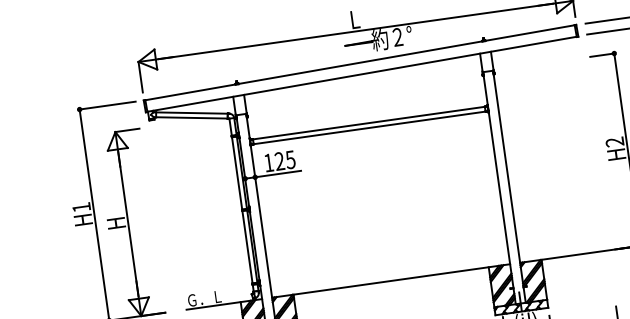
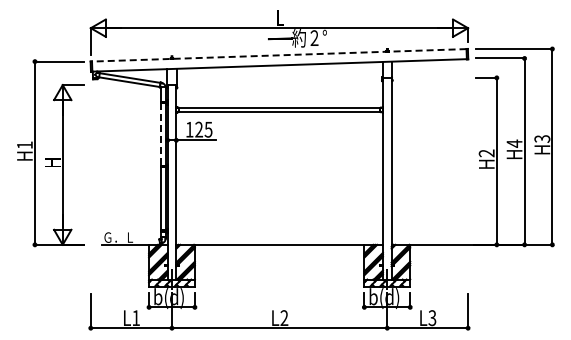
line: (359, 63) -> (278, 55), solid -> dashed
line: (237, 174) -> (161, 135), solid -> dashed

